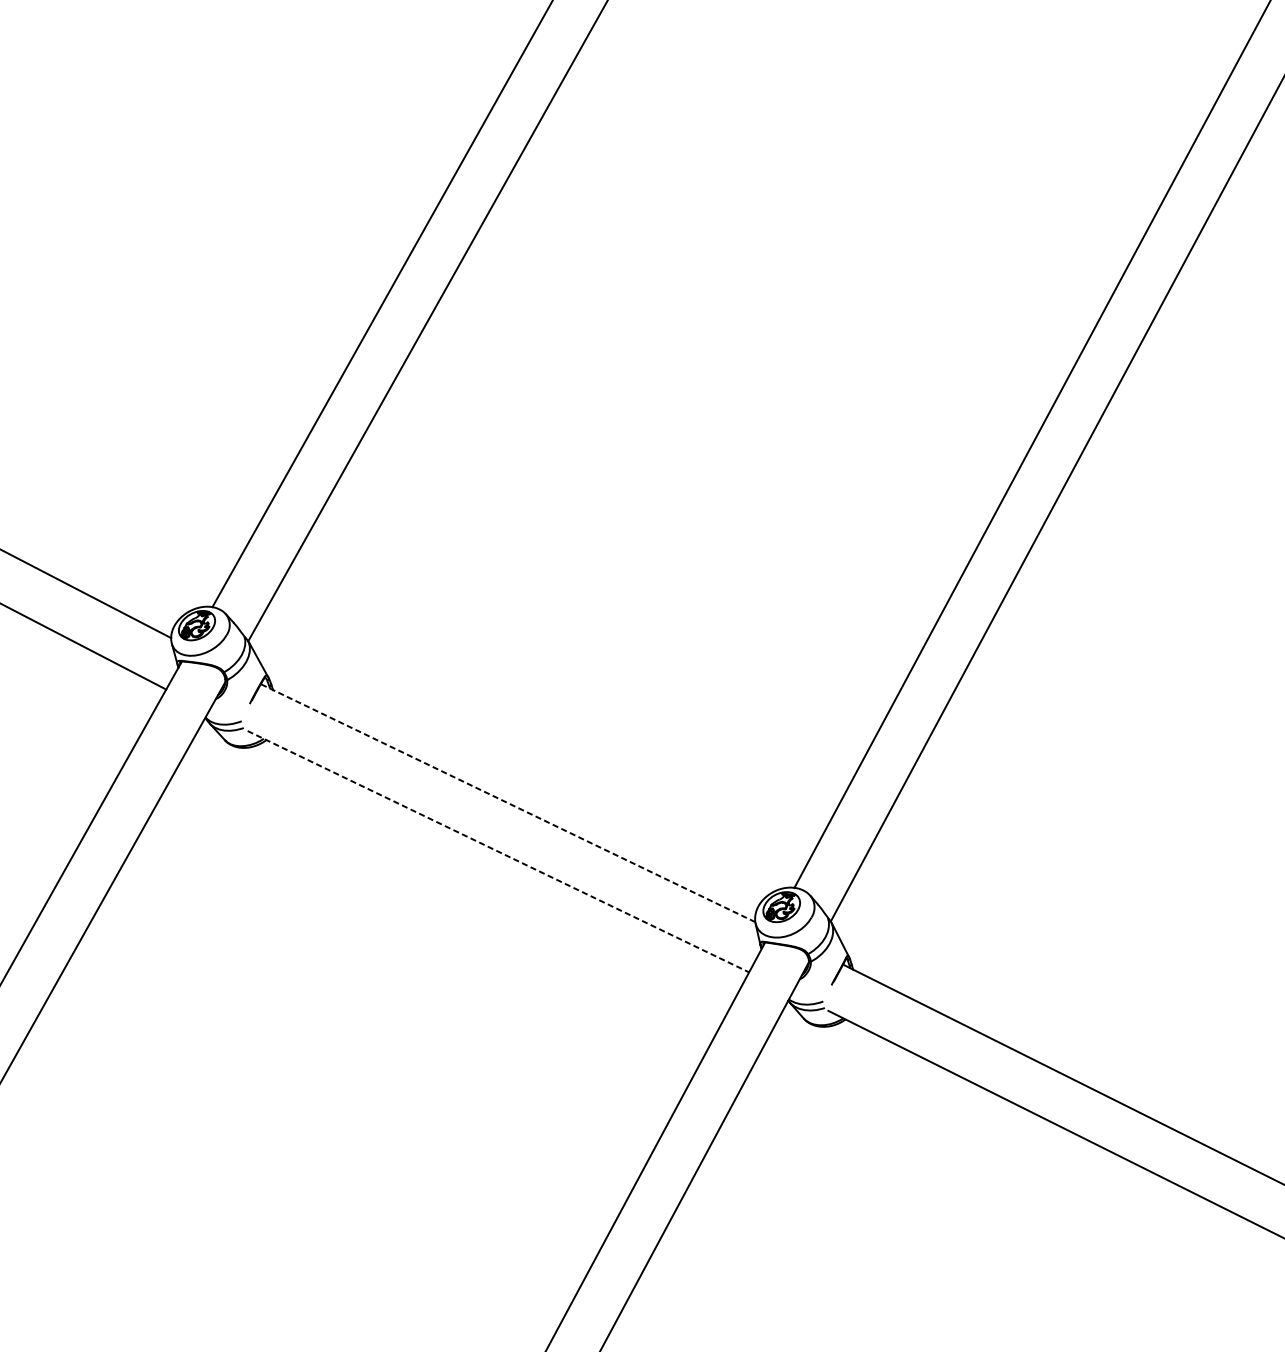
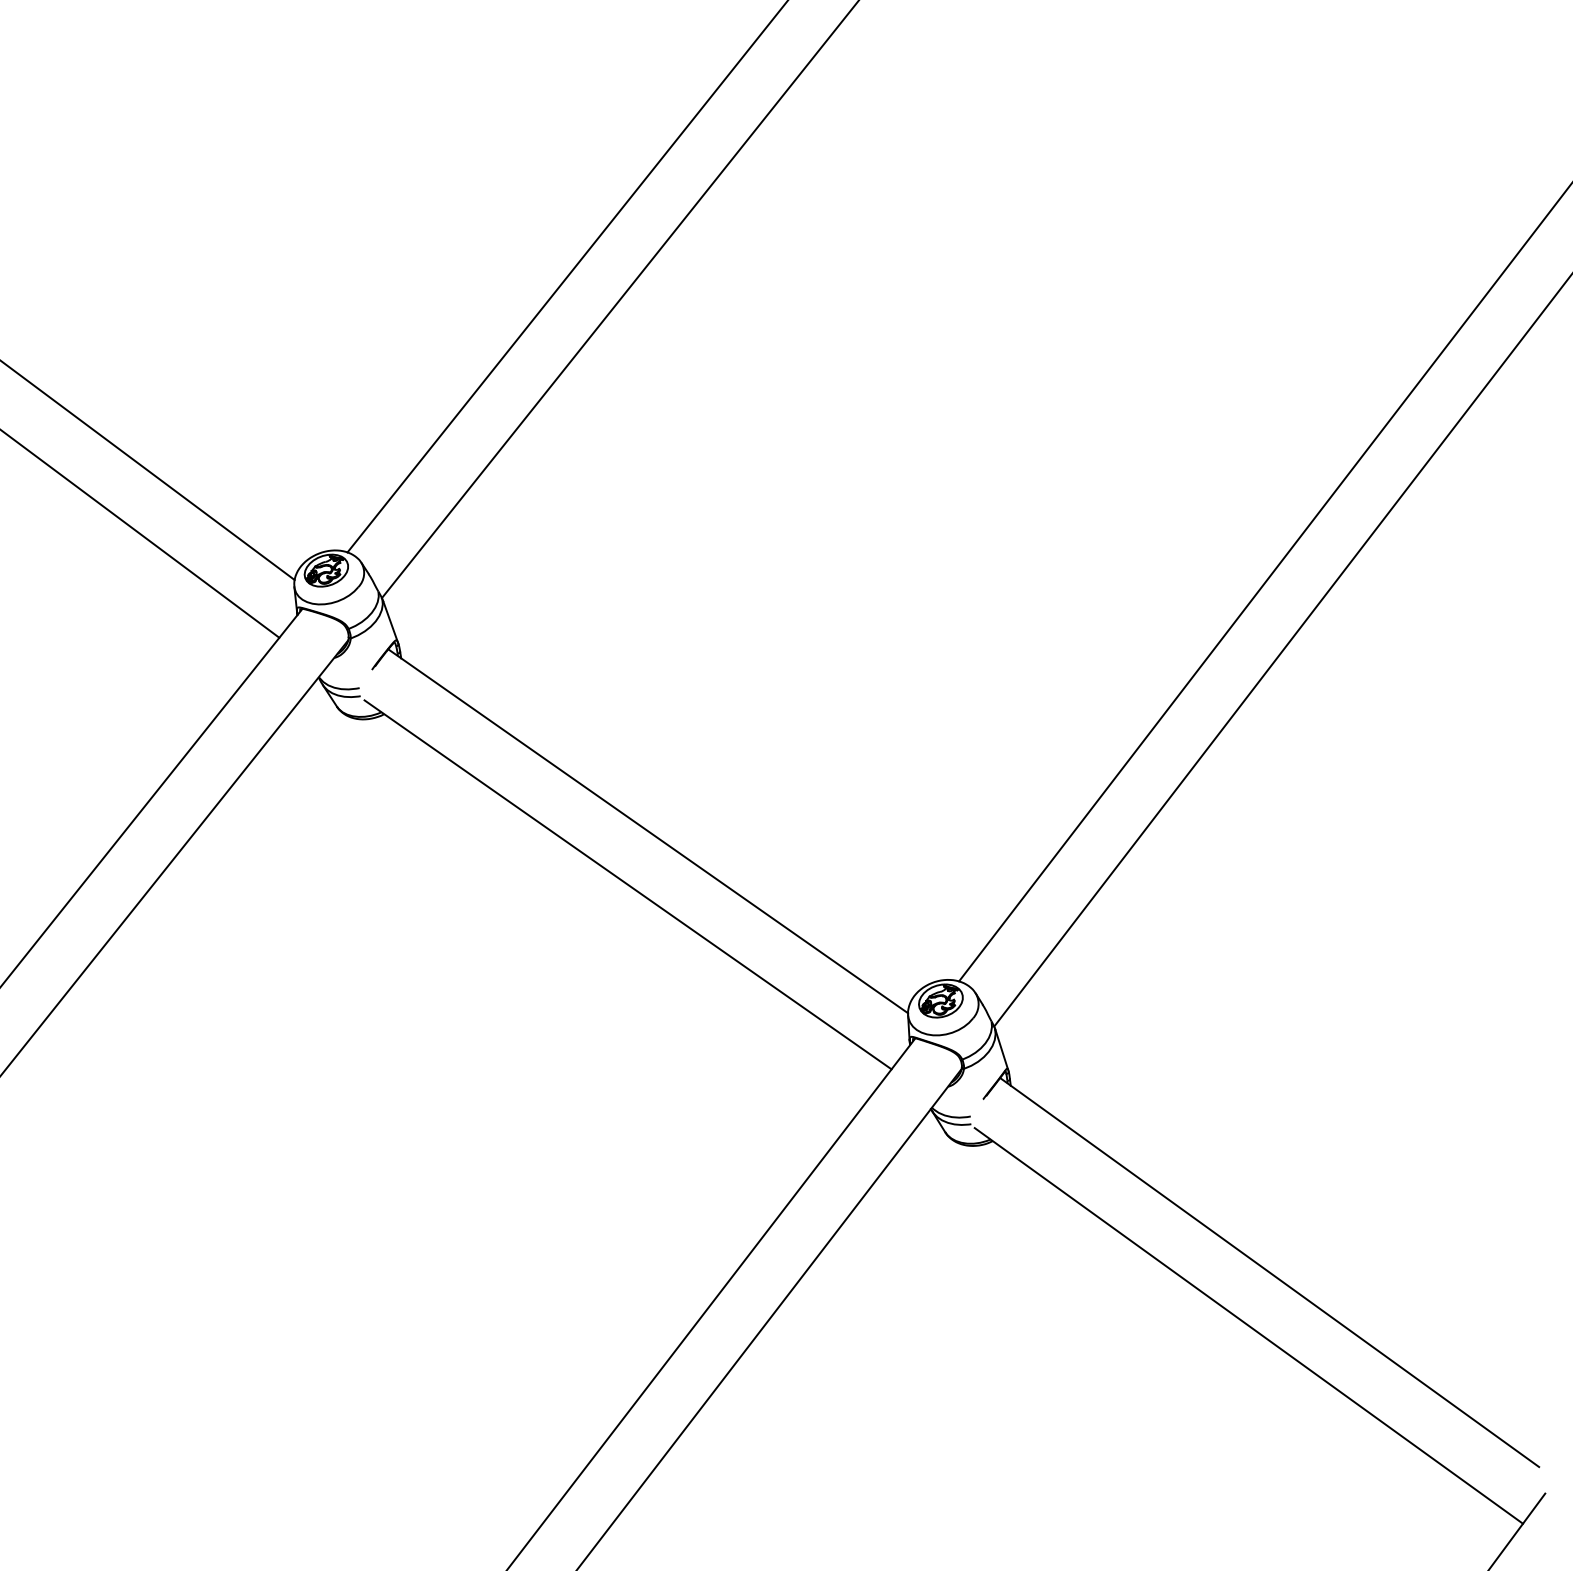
line: (507, 803) -> (647, 831), dashed -> solid
line: (498, 851) -> (628, 884), dashed -> solid

